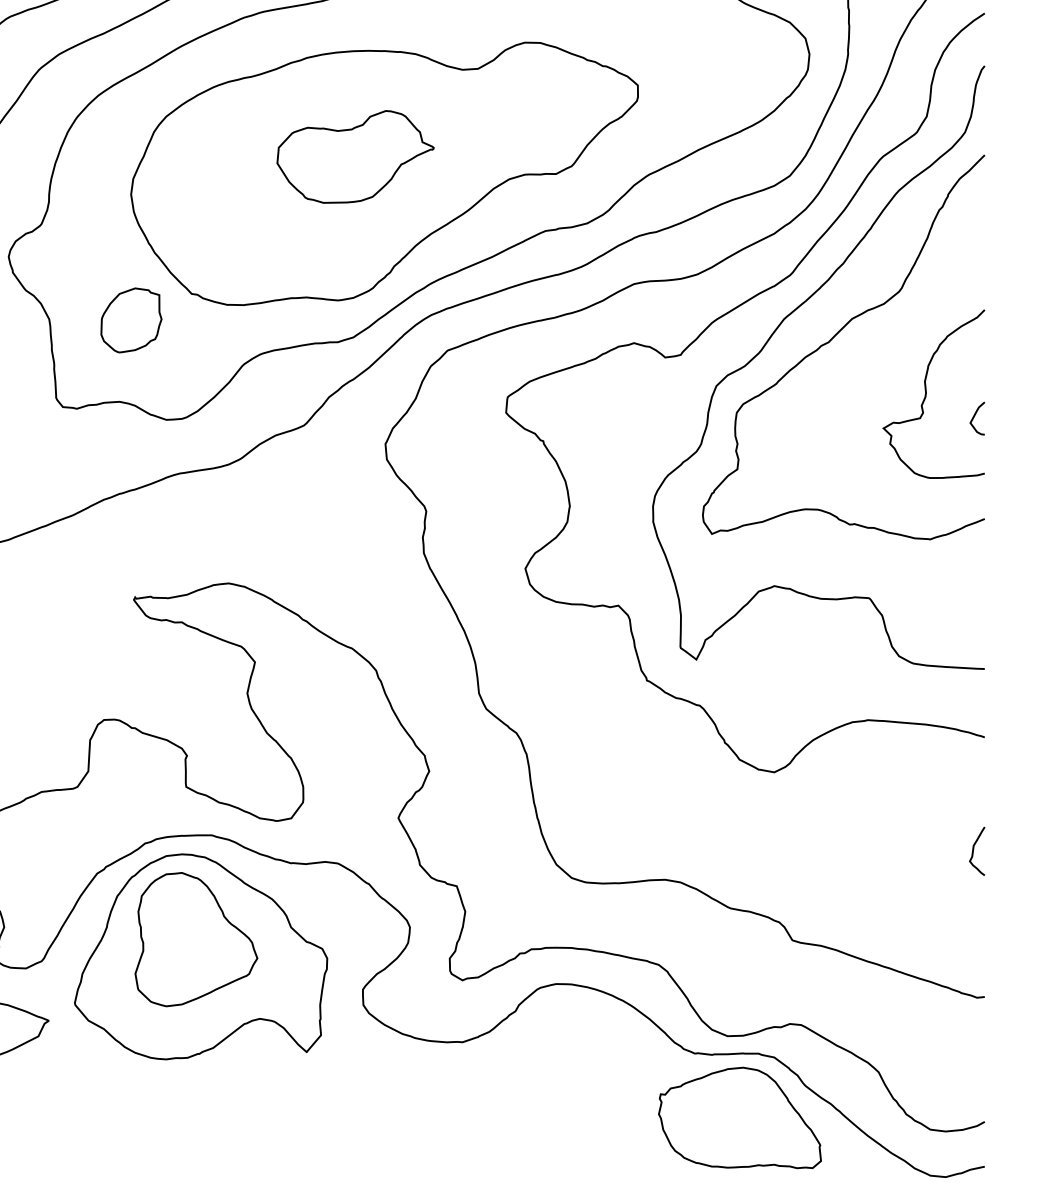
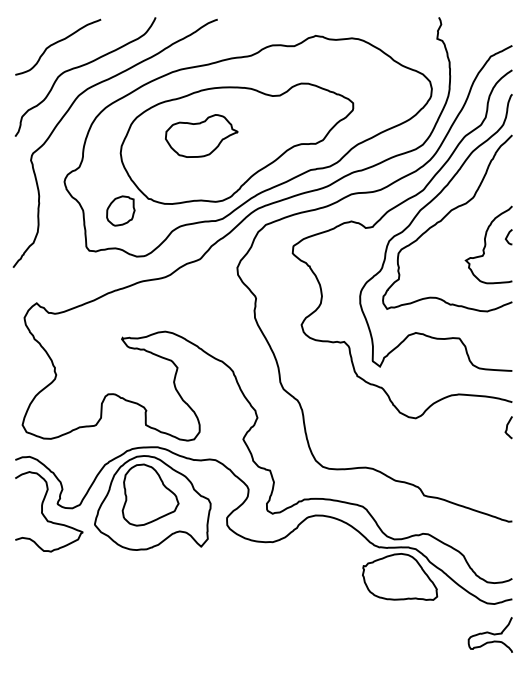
part: (355, 155) -> (201, 135), moved
curve: (976, 417) -> (508, 236), moved
curve: (974, 851) -> (507, 427), moved

